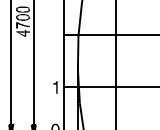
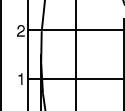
fill: (55, 34) -> (20, 30), added

